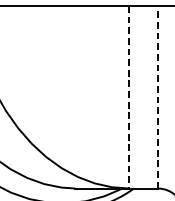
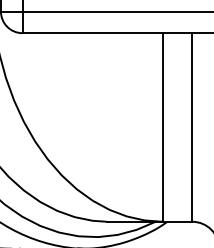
line: (158, 96) -> (192, 126), dashed -> solid
line: (129, 97) -> (162, 127), dashed -> solid

